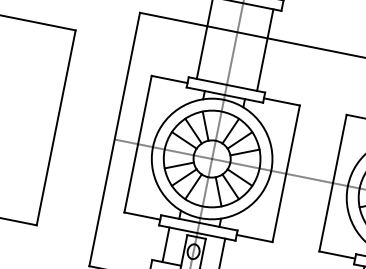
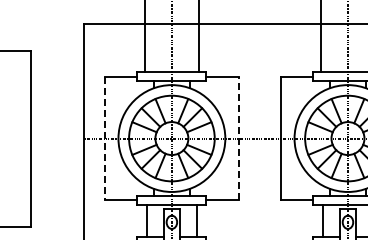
line: (138, 144) -> (105, 138), solid -> dashed
line: (285, 173) -> (238, 138), solid -> dashed

